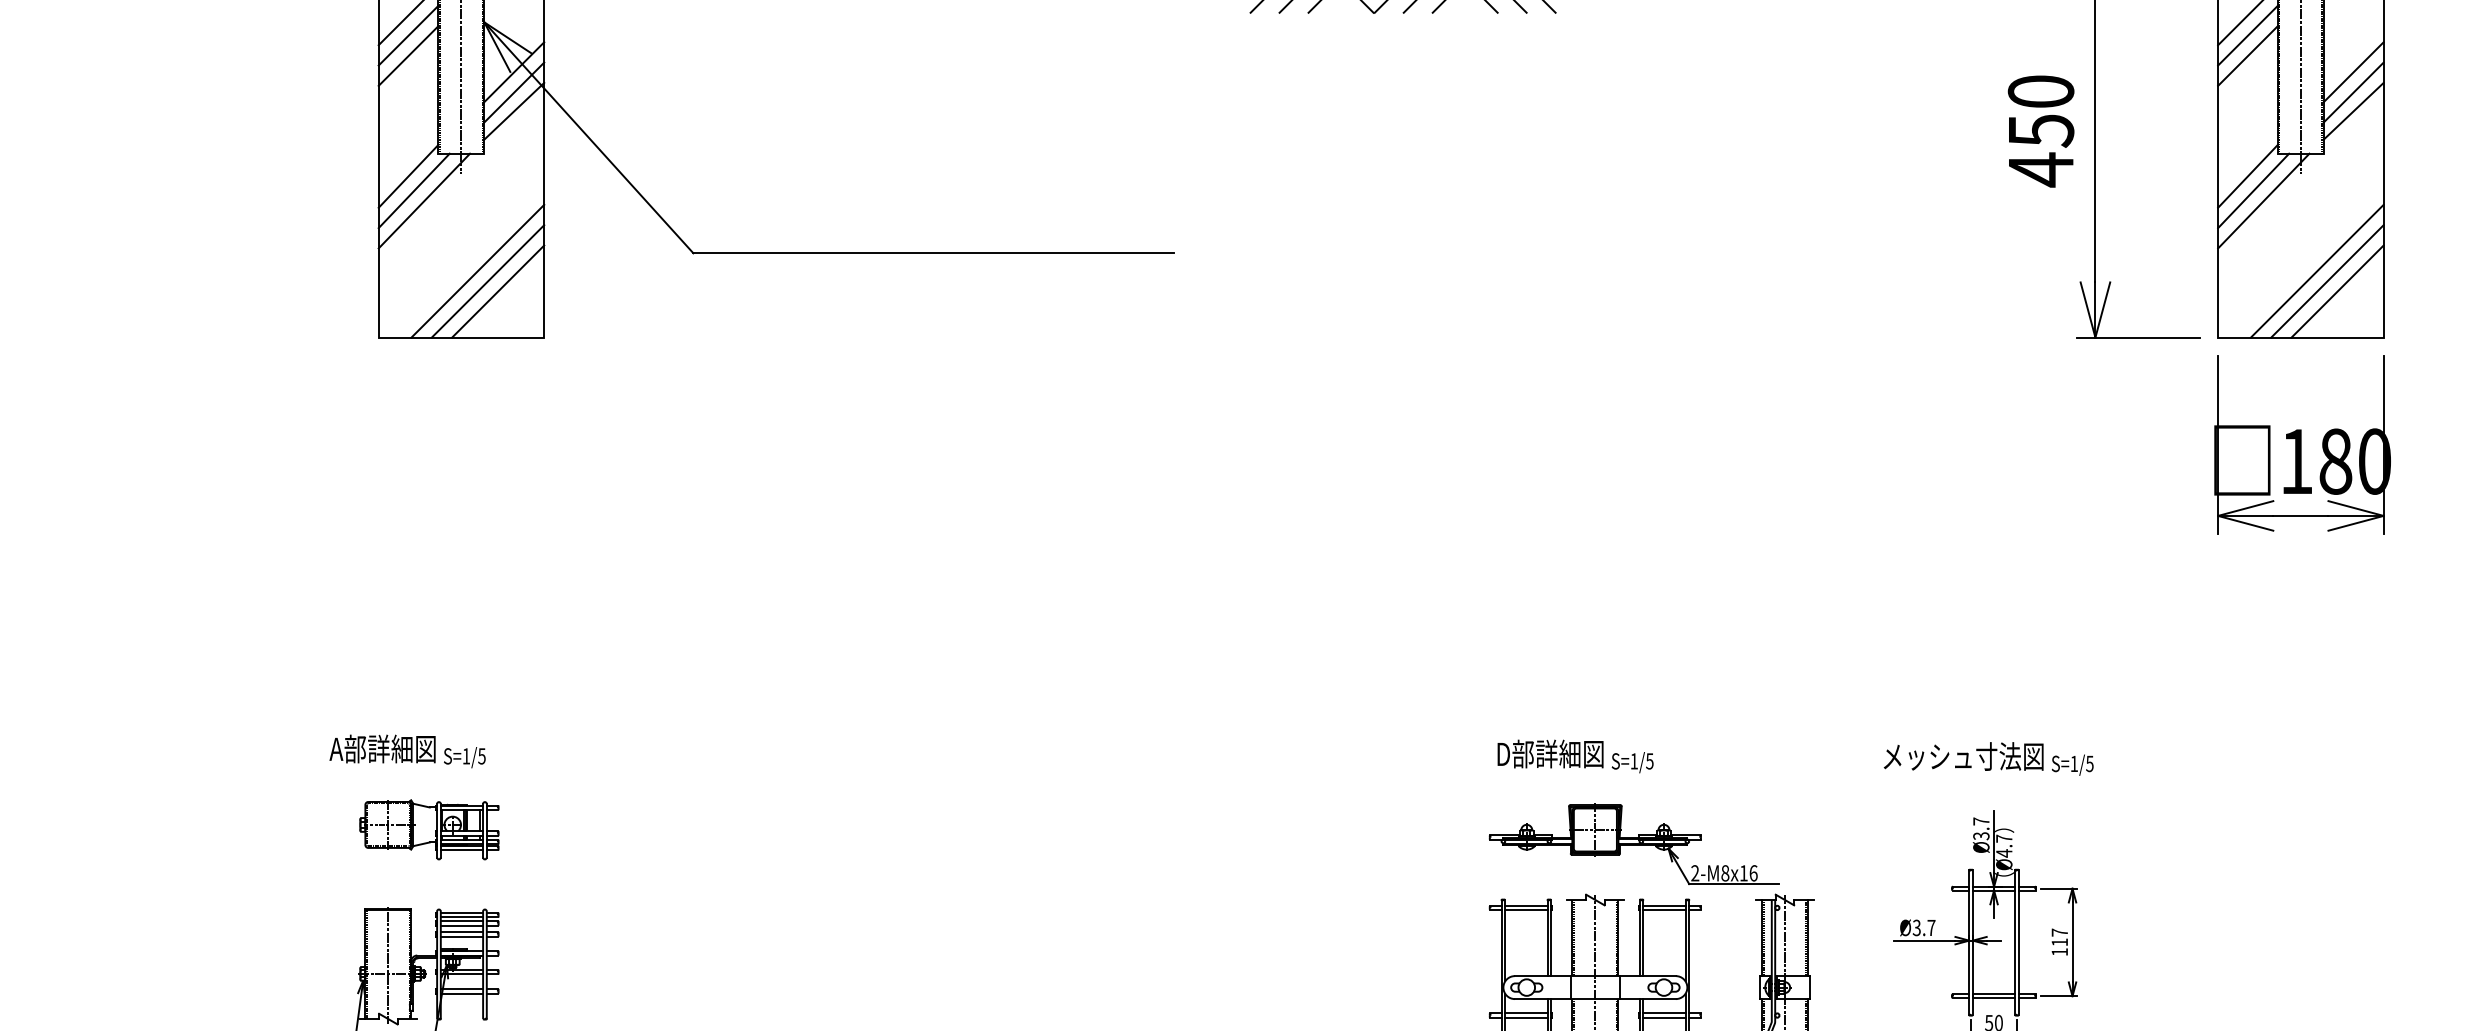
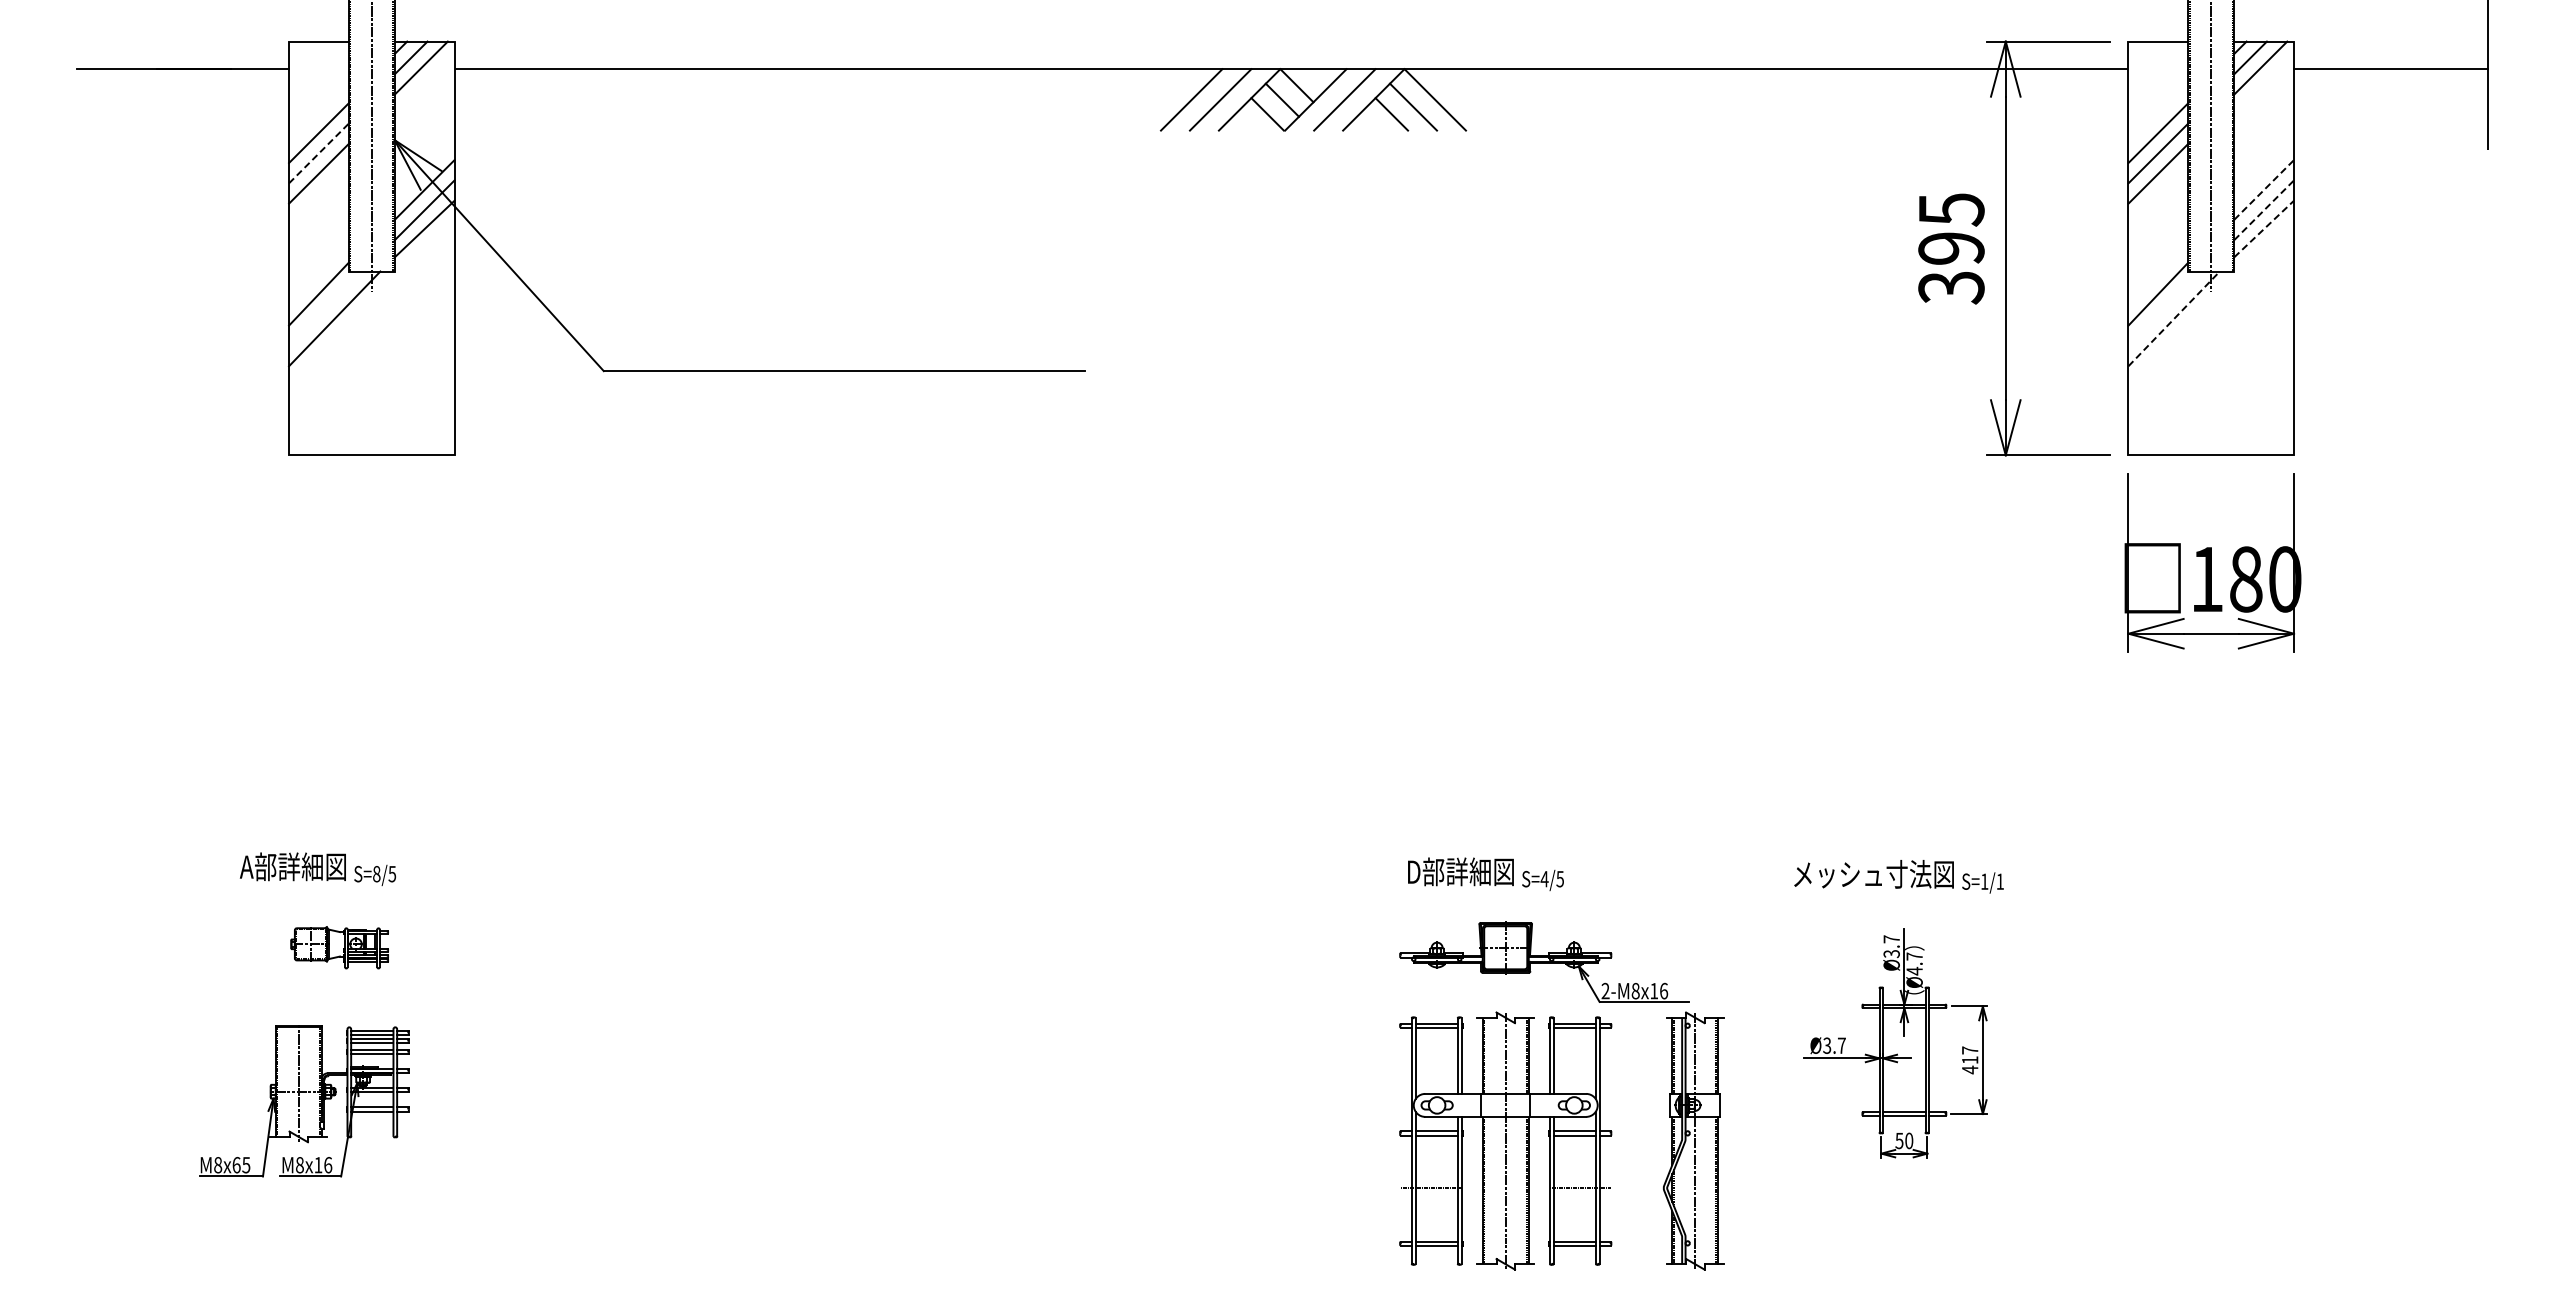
line: (409, 35) -> (319, 153), solid -> dashed
line: (2354, 71) -> (2264, 189), solid -> dashed
line: (2354, 91) -> (2264, 209), solid -> dashed
line: (2354, 110) -> (2264, 228), solid -> dashed
text: (2041, 131) -> (1951, 249), 450 -> 395
line: (414, 190) -> (324, 308), removed
line: (2253, 190) -> (2163, 308), removed
line: (2264, 200) -> (2174, 318), solid -> dashed
line: (477, 270) -> (387, 388), removed
line: (2317, 270) -> (2227, 388), removed
line: (488, 280) -> (398, 398), removed
line: (2327, 280) -> (2237, 398), removed
line: (498, 291) -> (408, 409), removed
line: (2337, 291) -> (2247, 409), removed
text: (466, 756) -> (376, 874), S=1/5 -> S=8/5
text: (1634, 761) -> (1544, 879), S=1/5 -> S=4/5
text: (2089, 763) -> (1999, 881), S=1/5 -> S=1/1
part: (429, 829) -> (339, 947), size x0.7
text: (2060, 951) -> (1970, 1069), 117 -> 417

